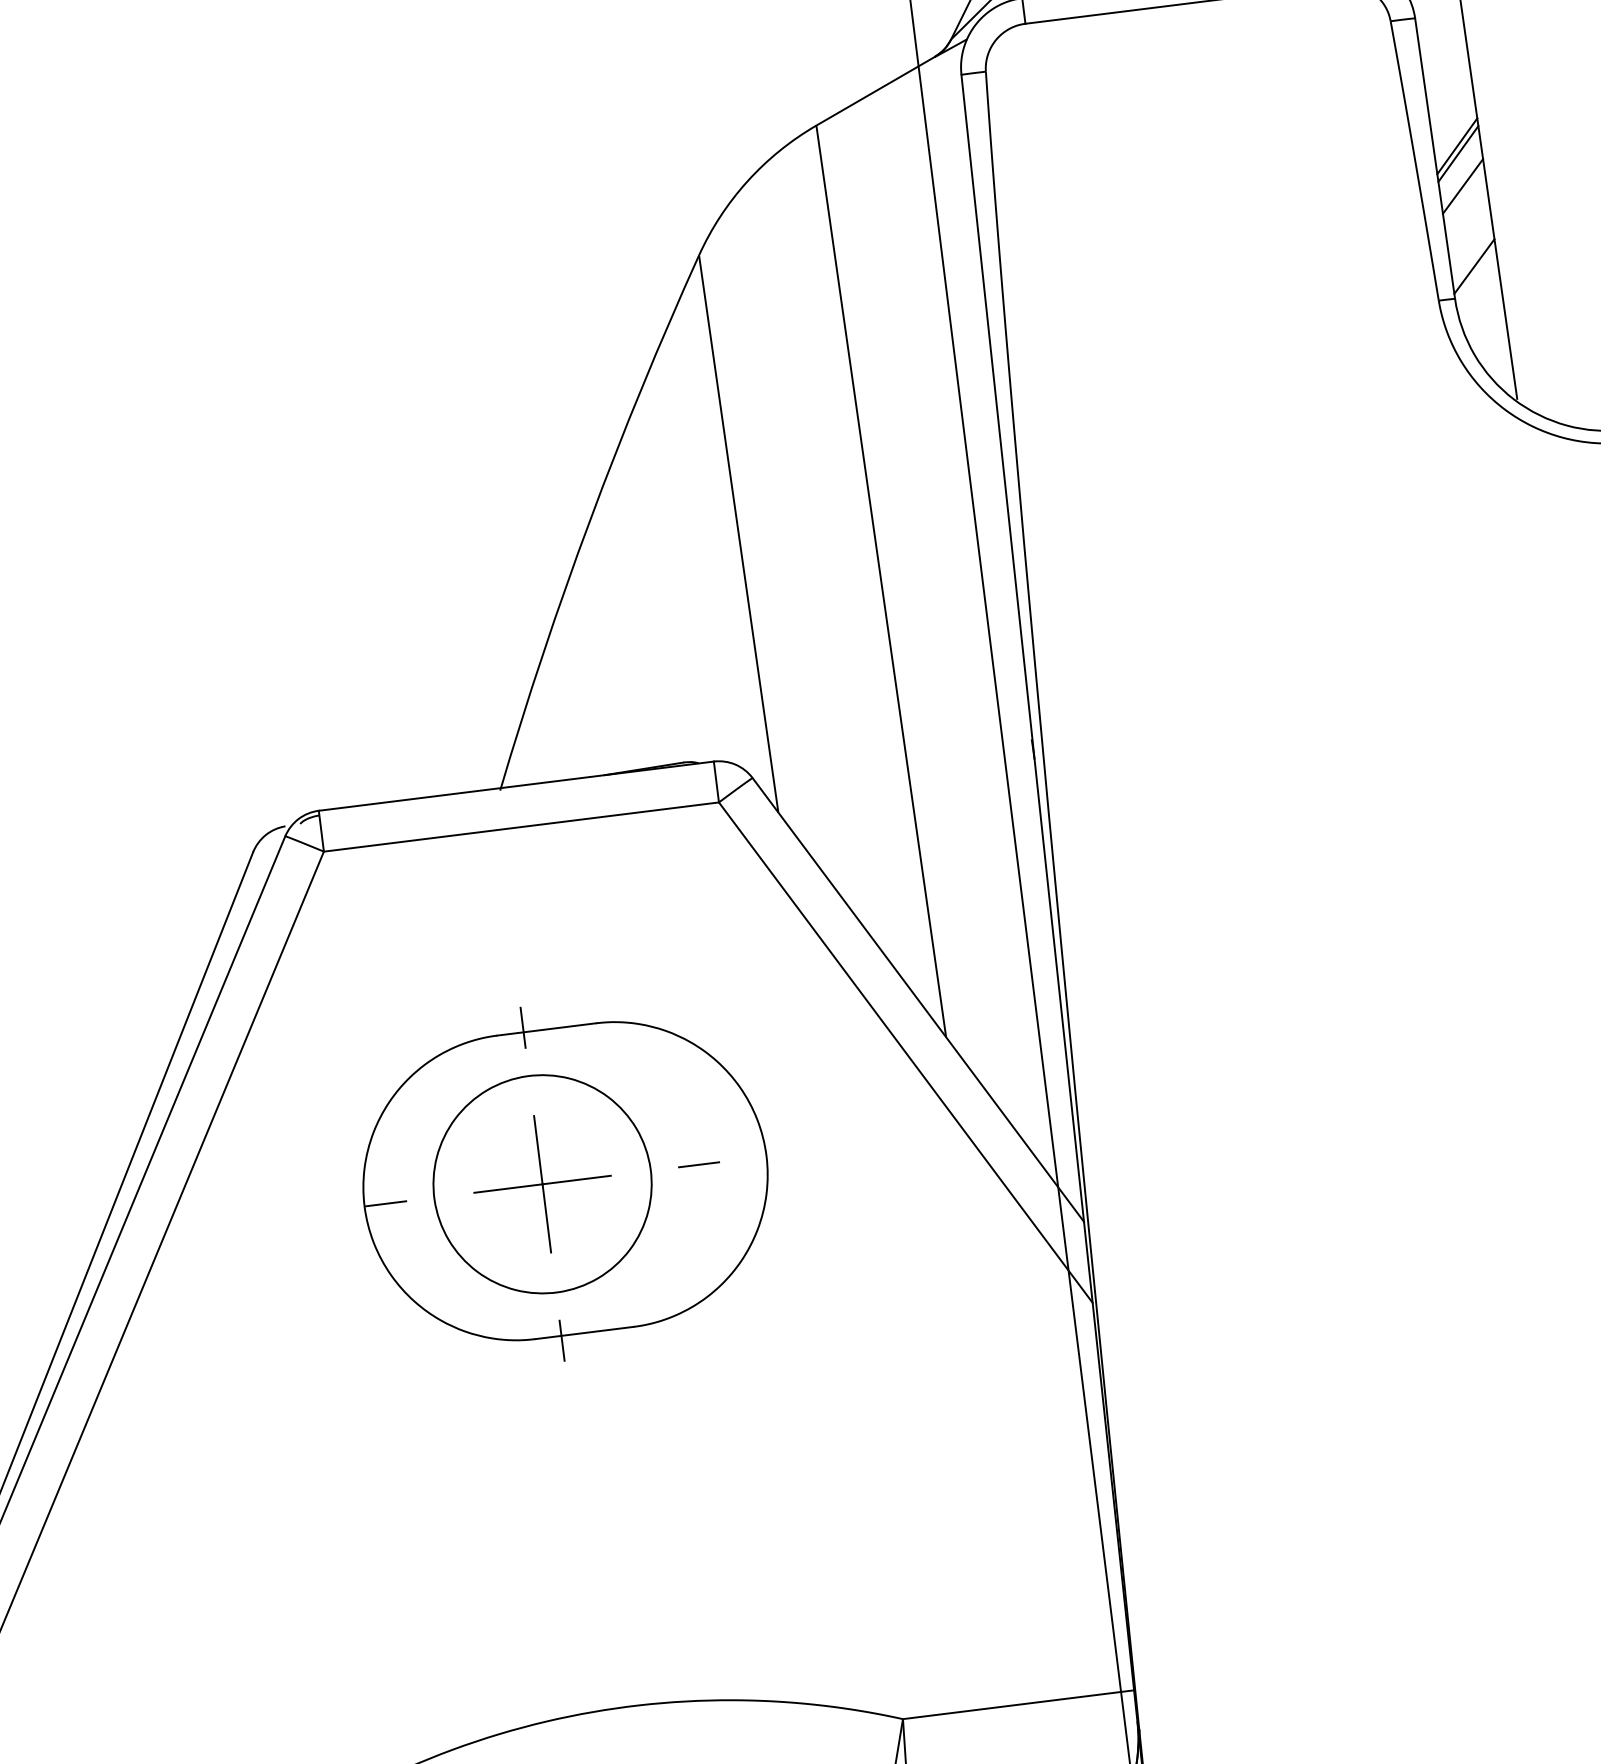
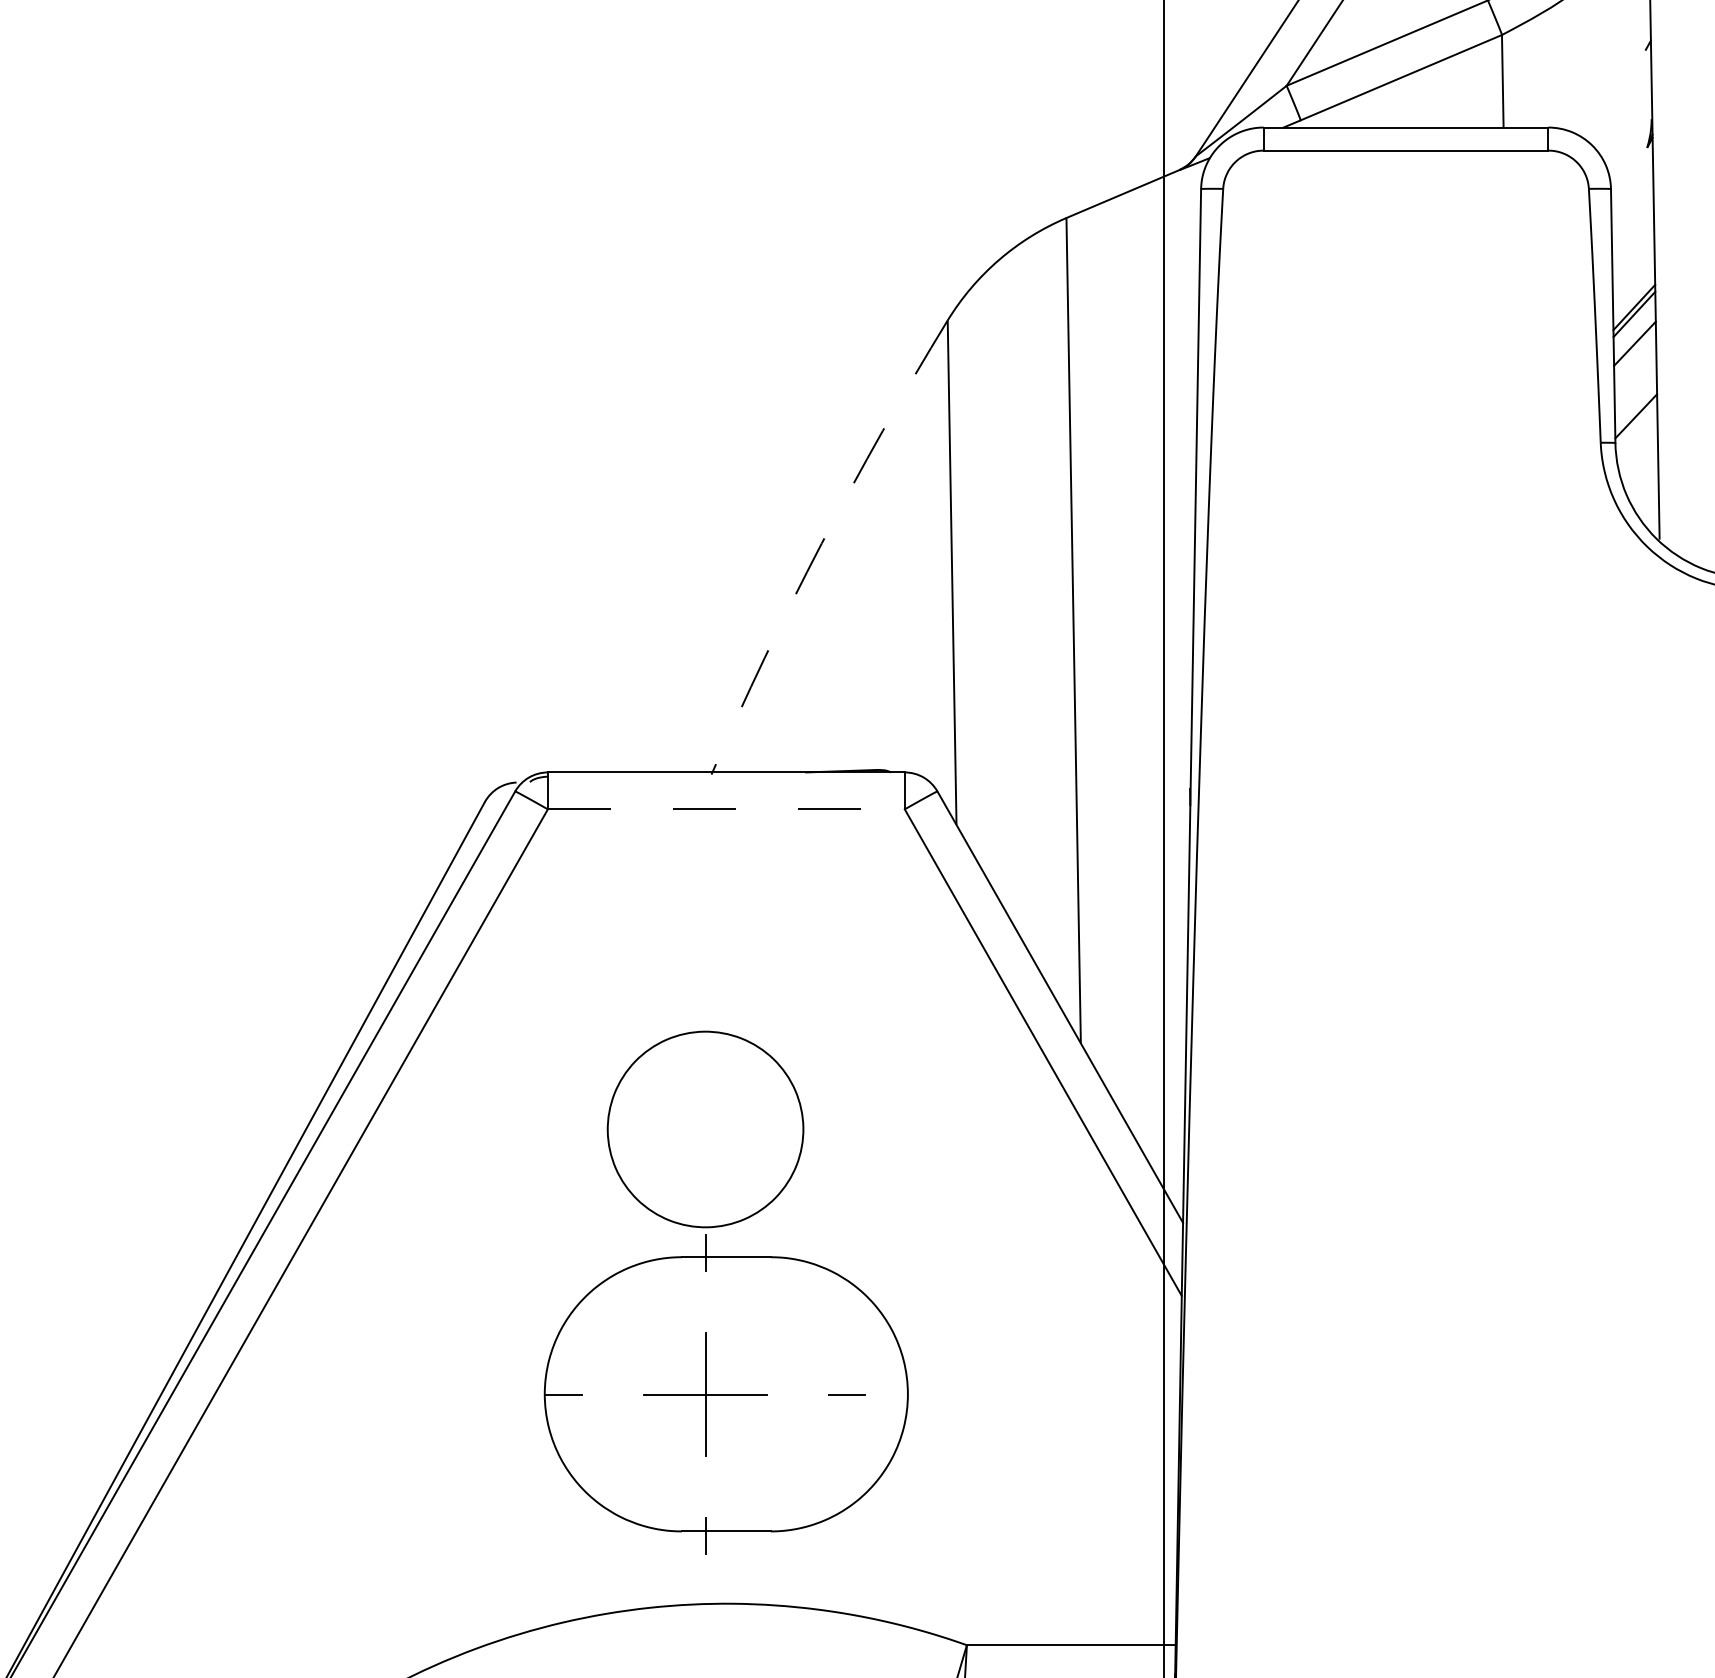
arc: (590, 519) -> (821, 543), solid -> dashed
line: (521, 827) -> (726, 809), solid -> dashed
part: (564, 1181) -> (725, 1394), moved

